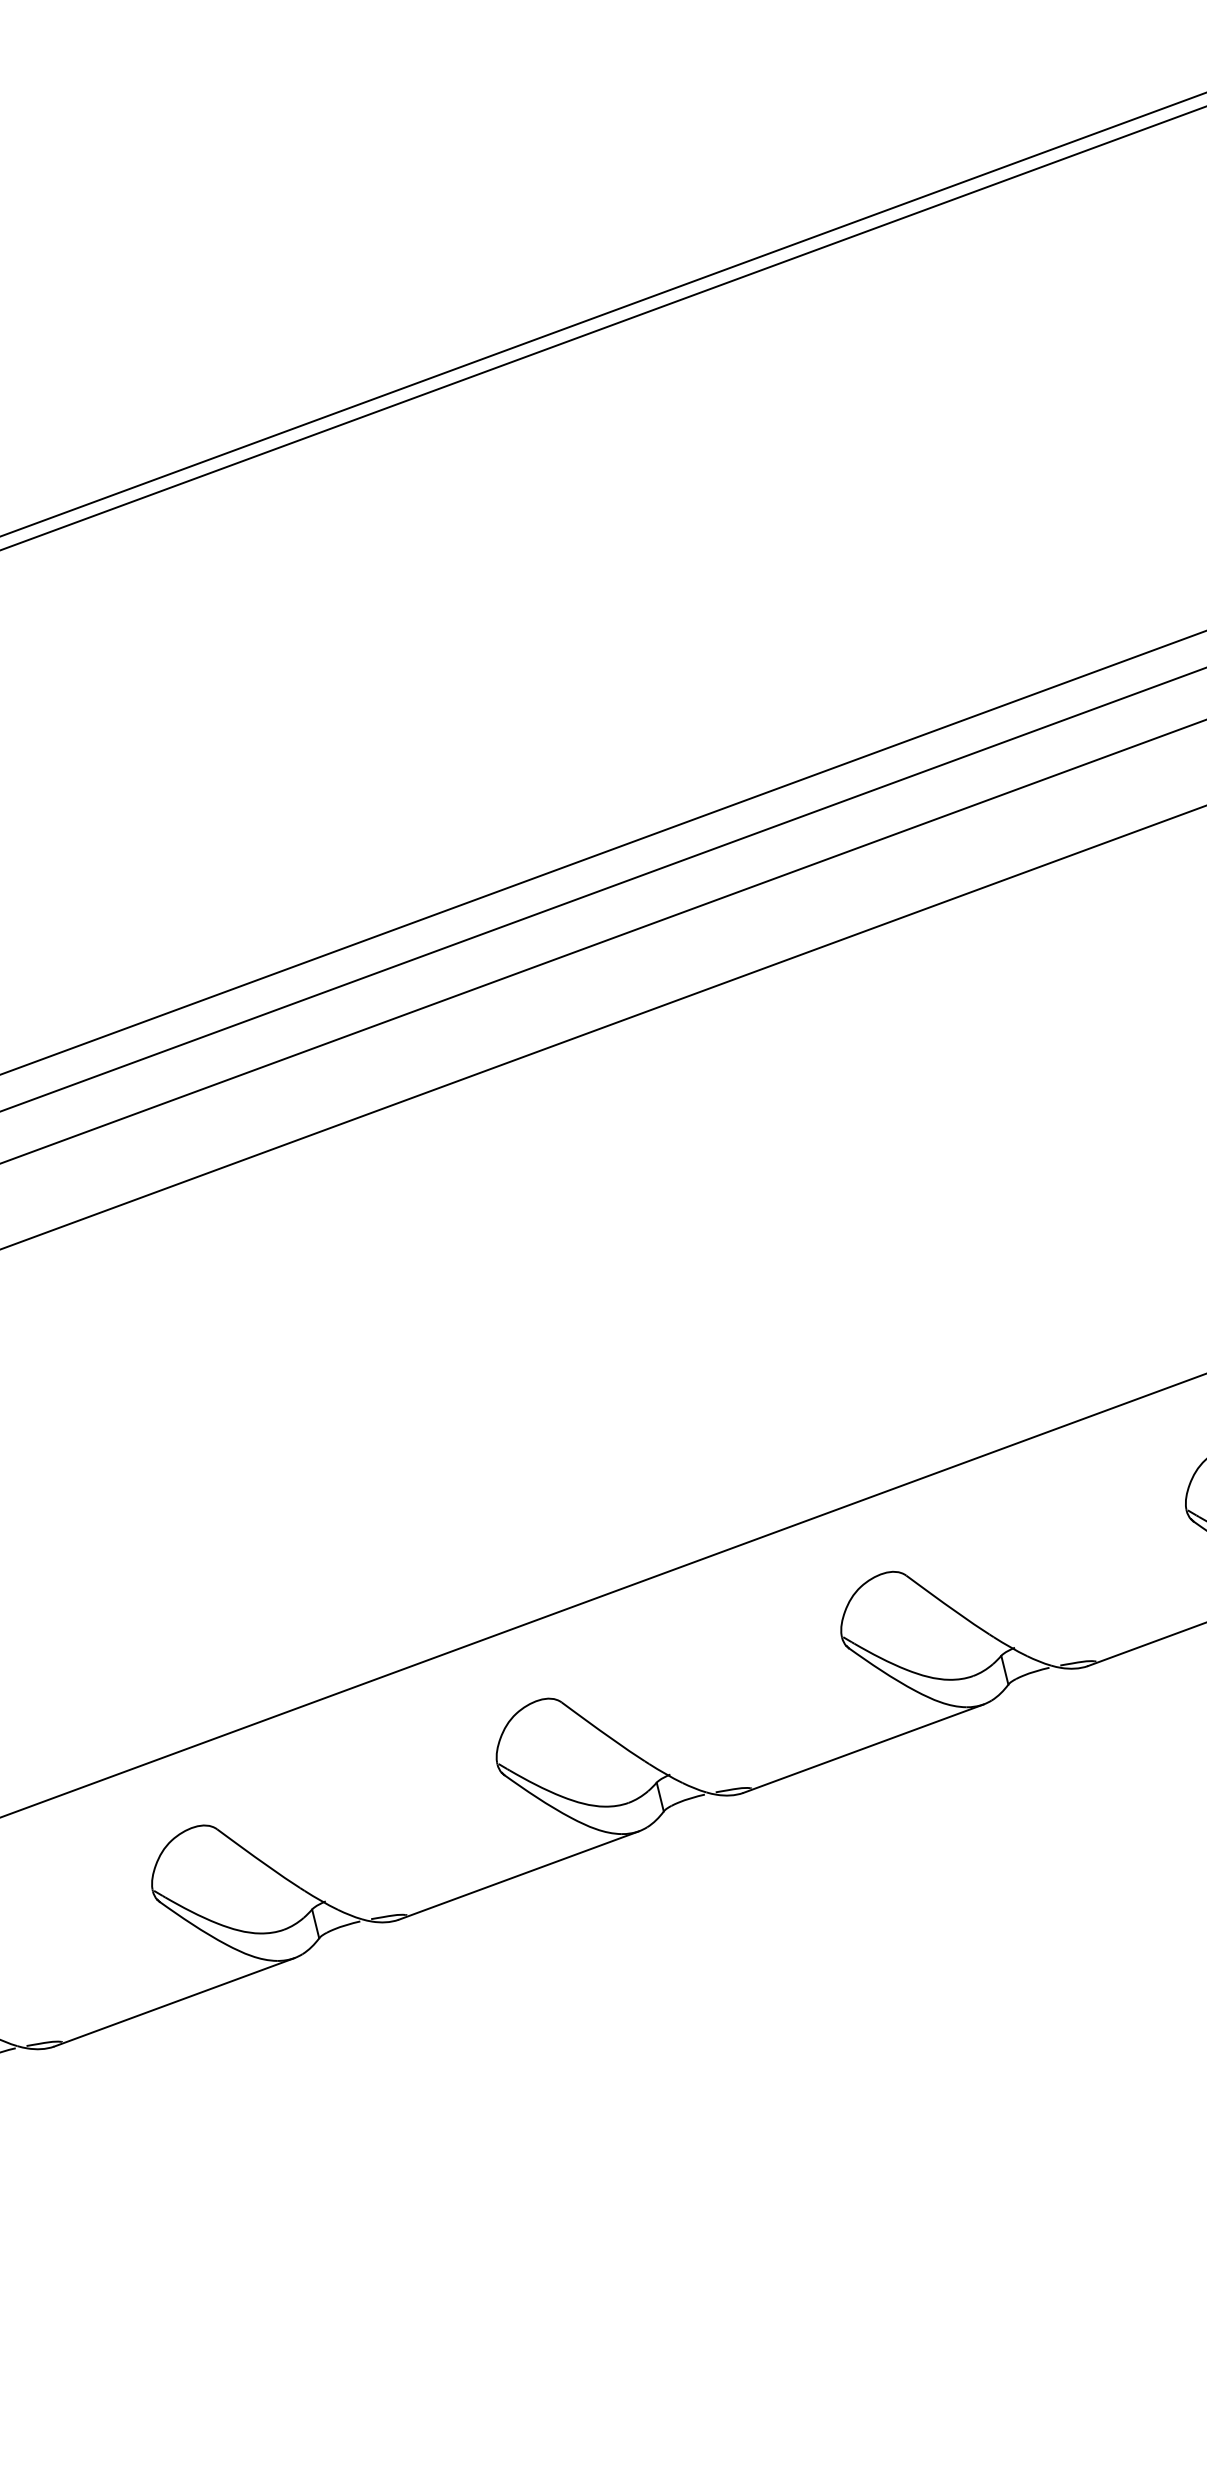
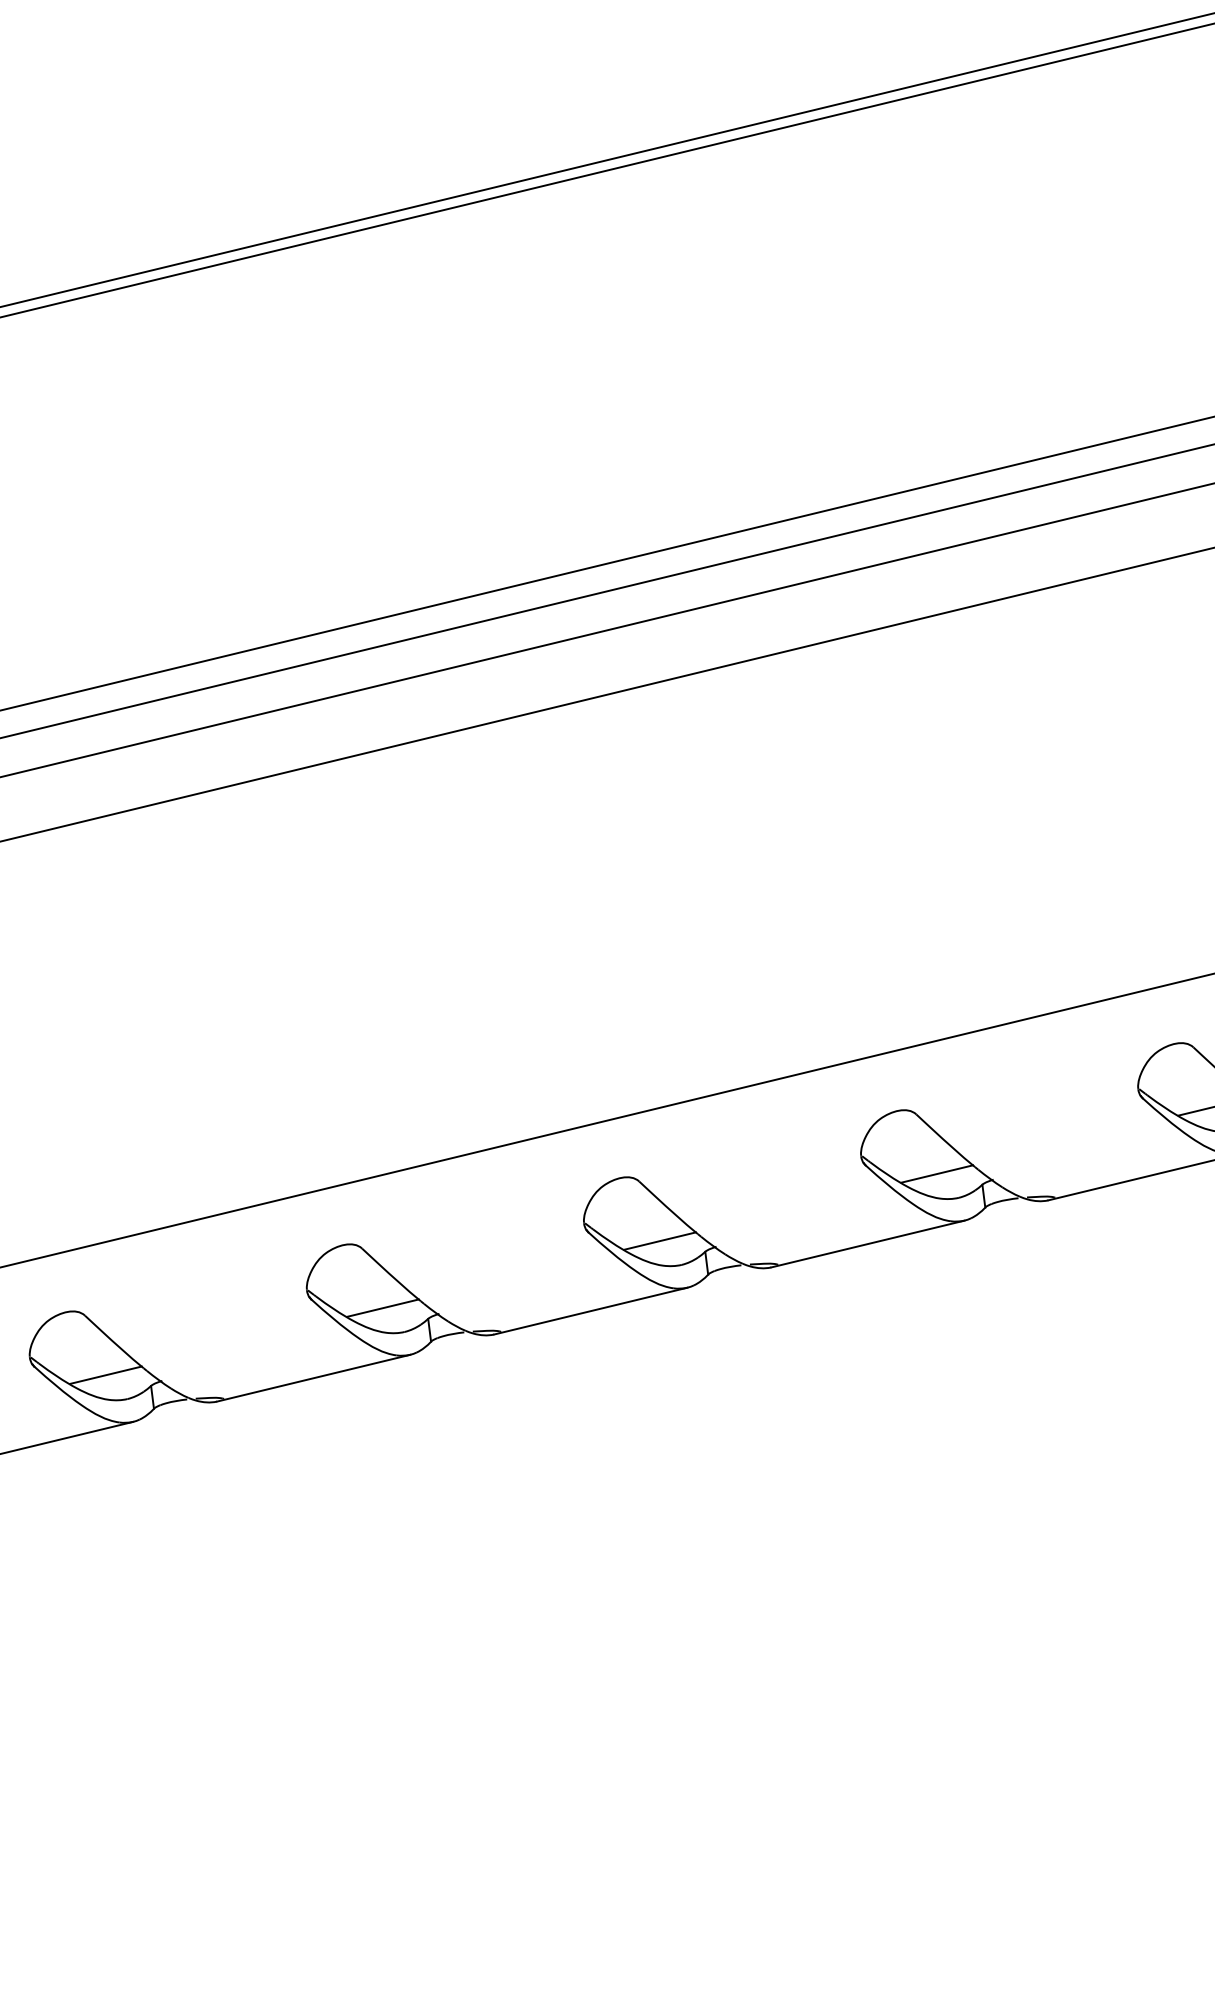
line: (942, 1648) -> (937, 1173), added
line: (596, 1774) -> (659, 1240), added
line: (251, 1901) -> (382, 1307), added

